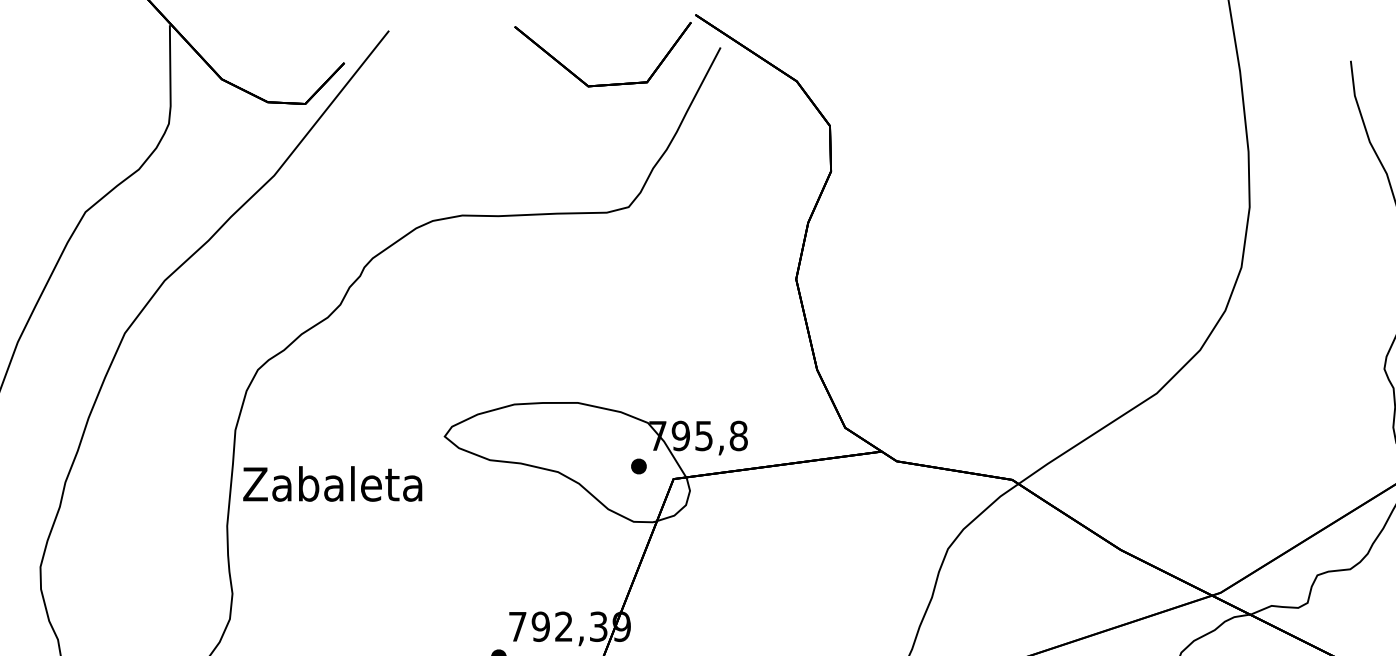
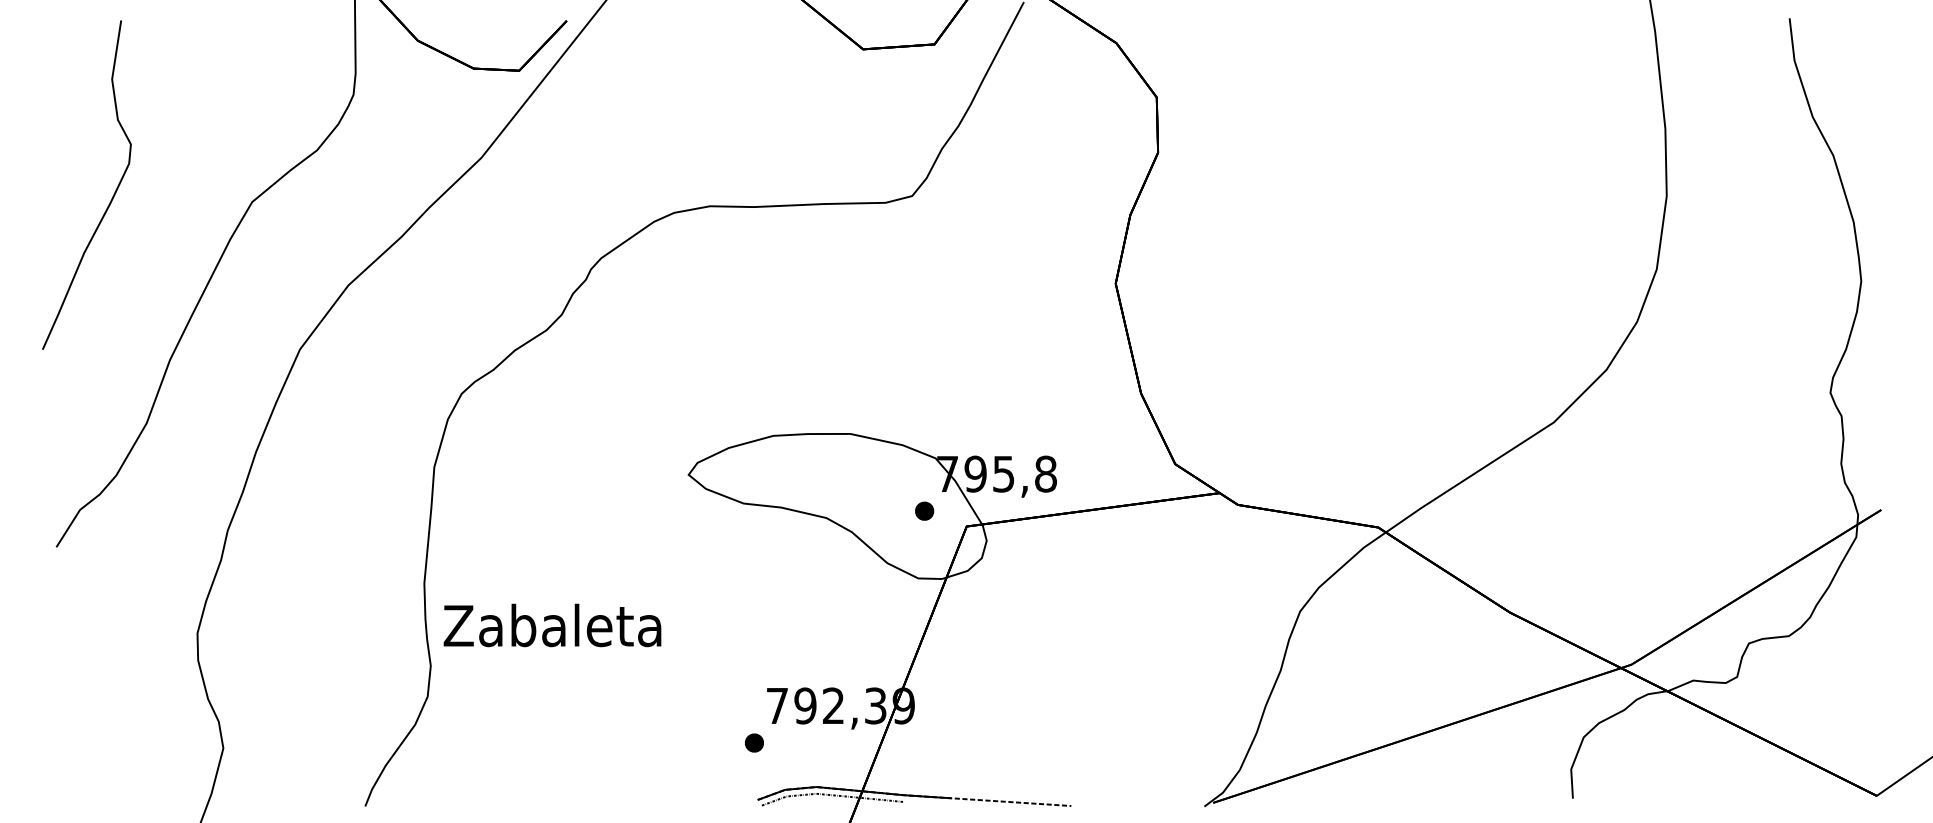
text: (332, 484) -> (552, 625), moved

